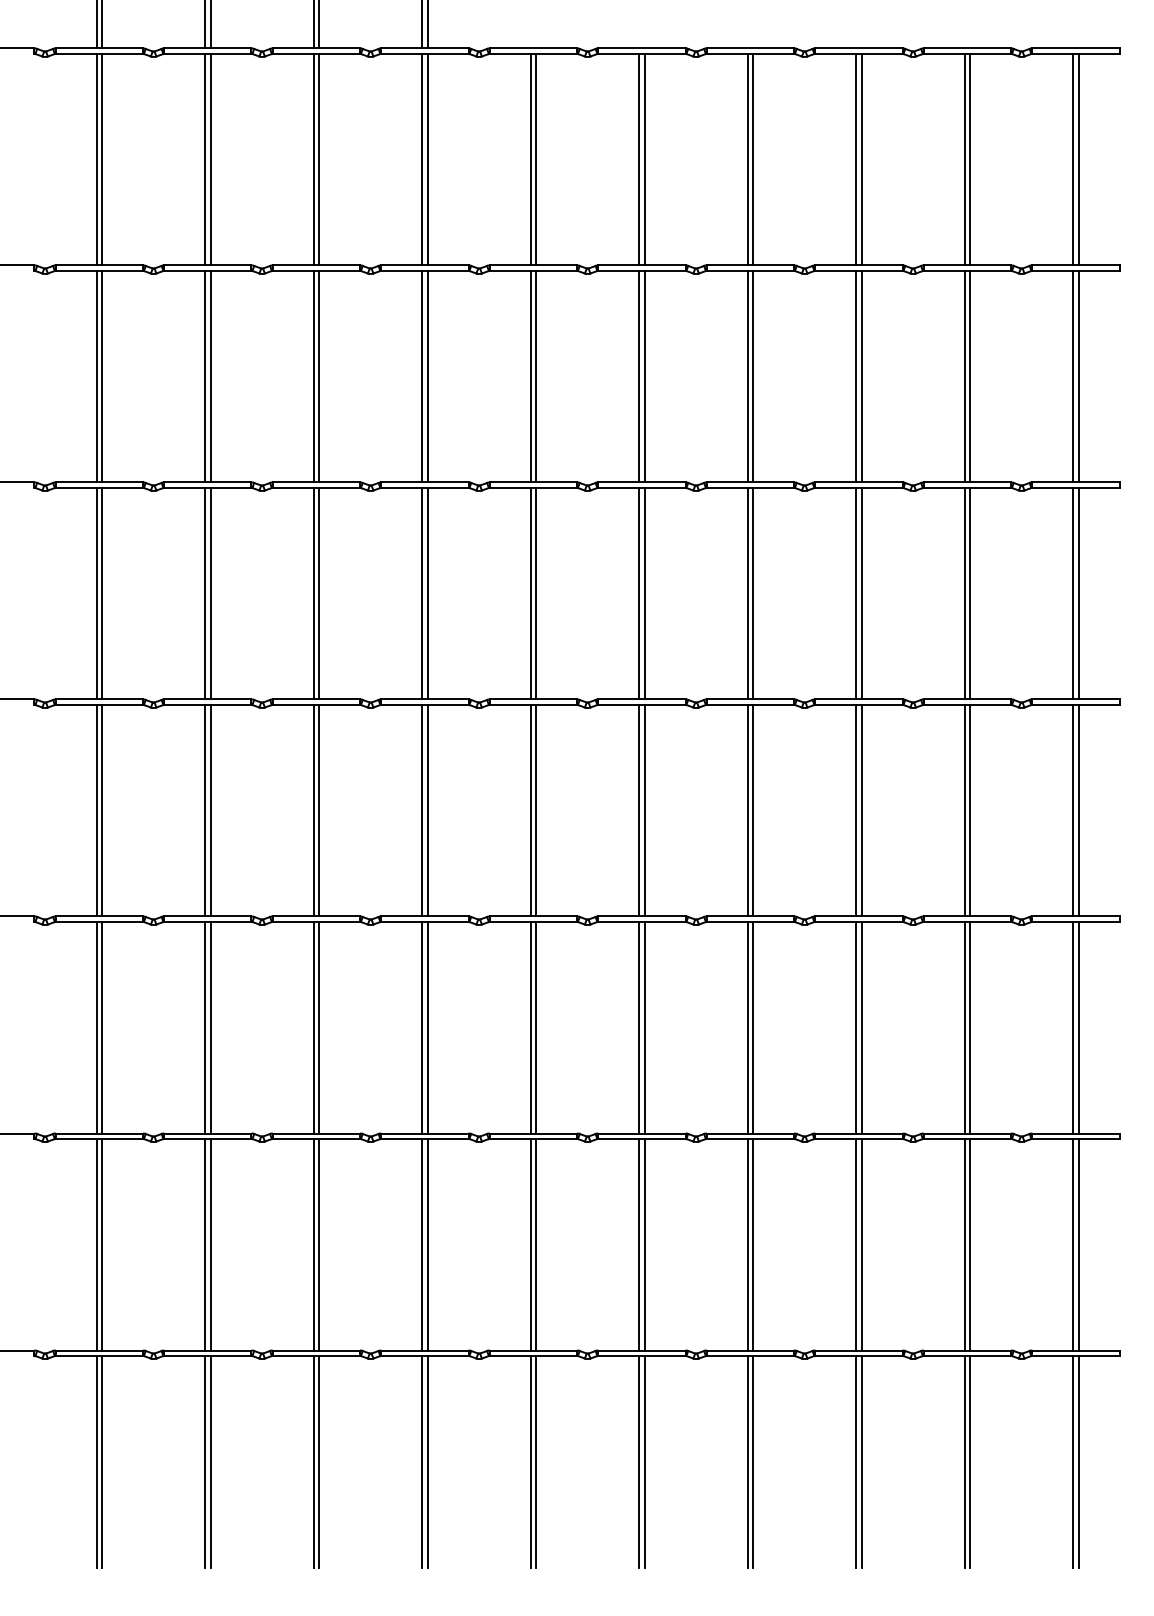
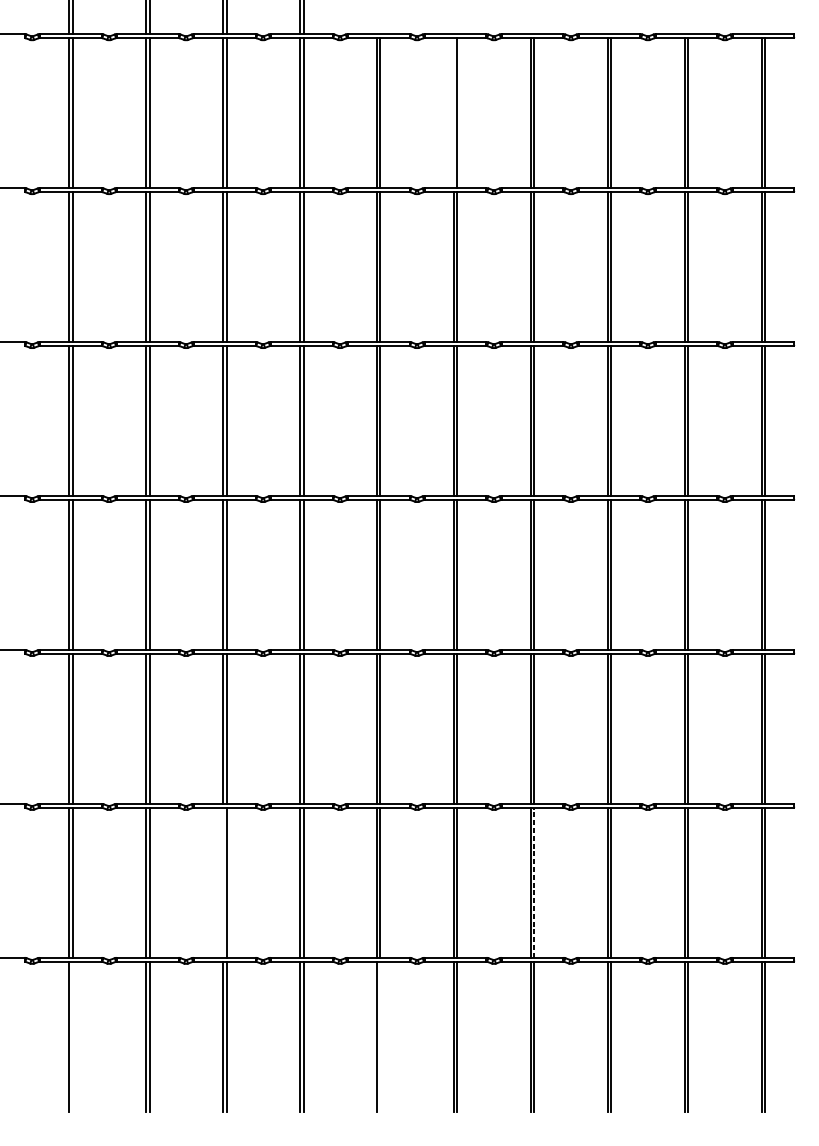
line: (639, 159) -> (453, 112), removed
line: (313, 1244) -> (222, 882), removed
line: (753, 1244) -> (534, 882), solid -> dashed
line: (102, 1461) -> (72, 1036), removed
line: (536, 1461) -> (380, 1036), removed

